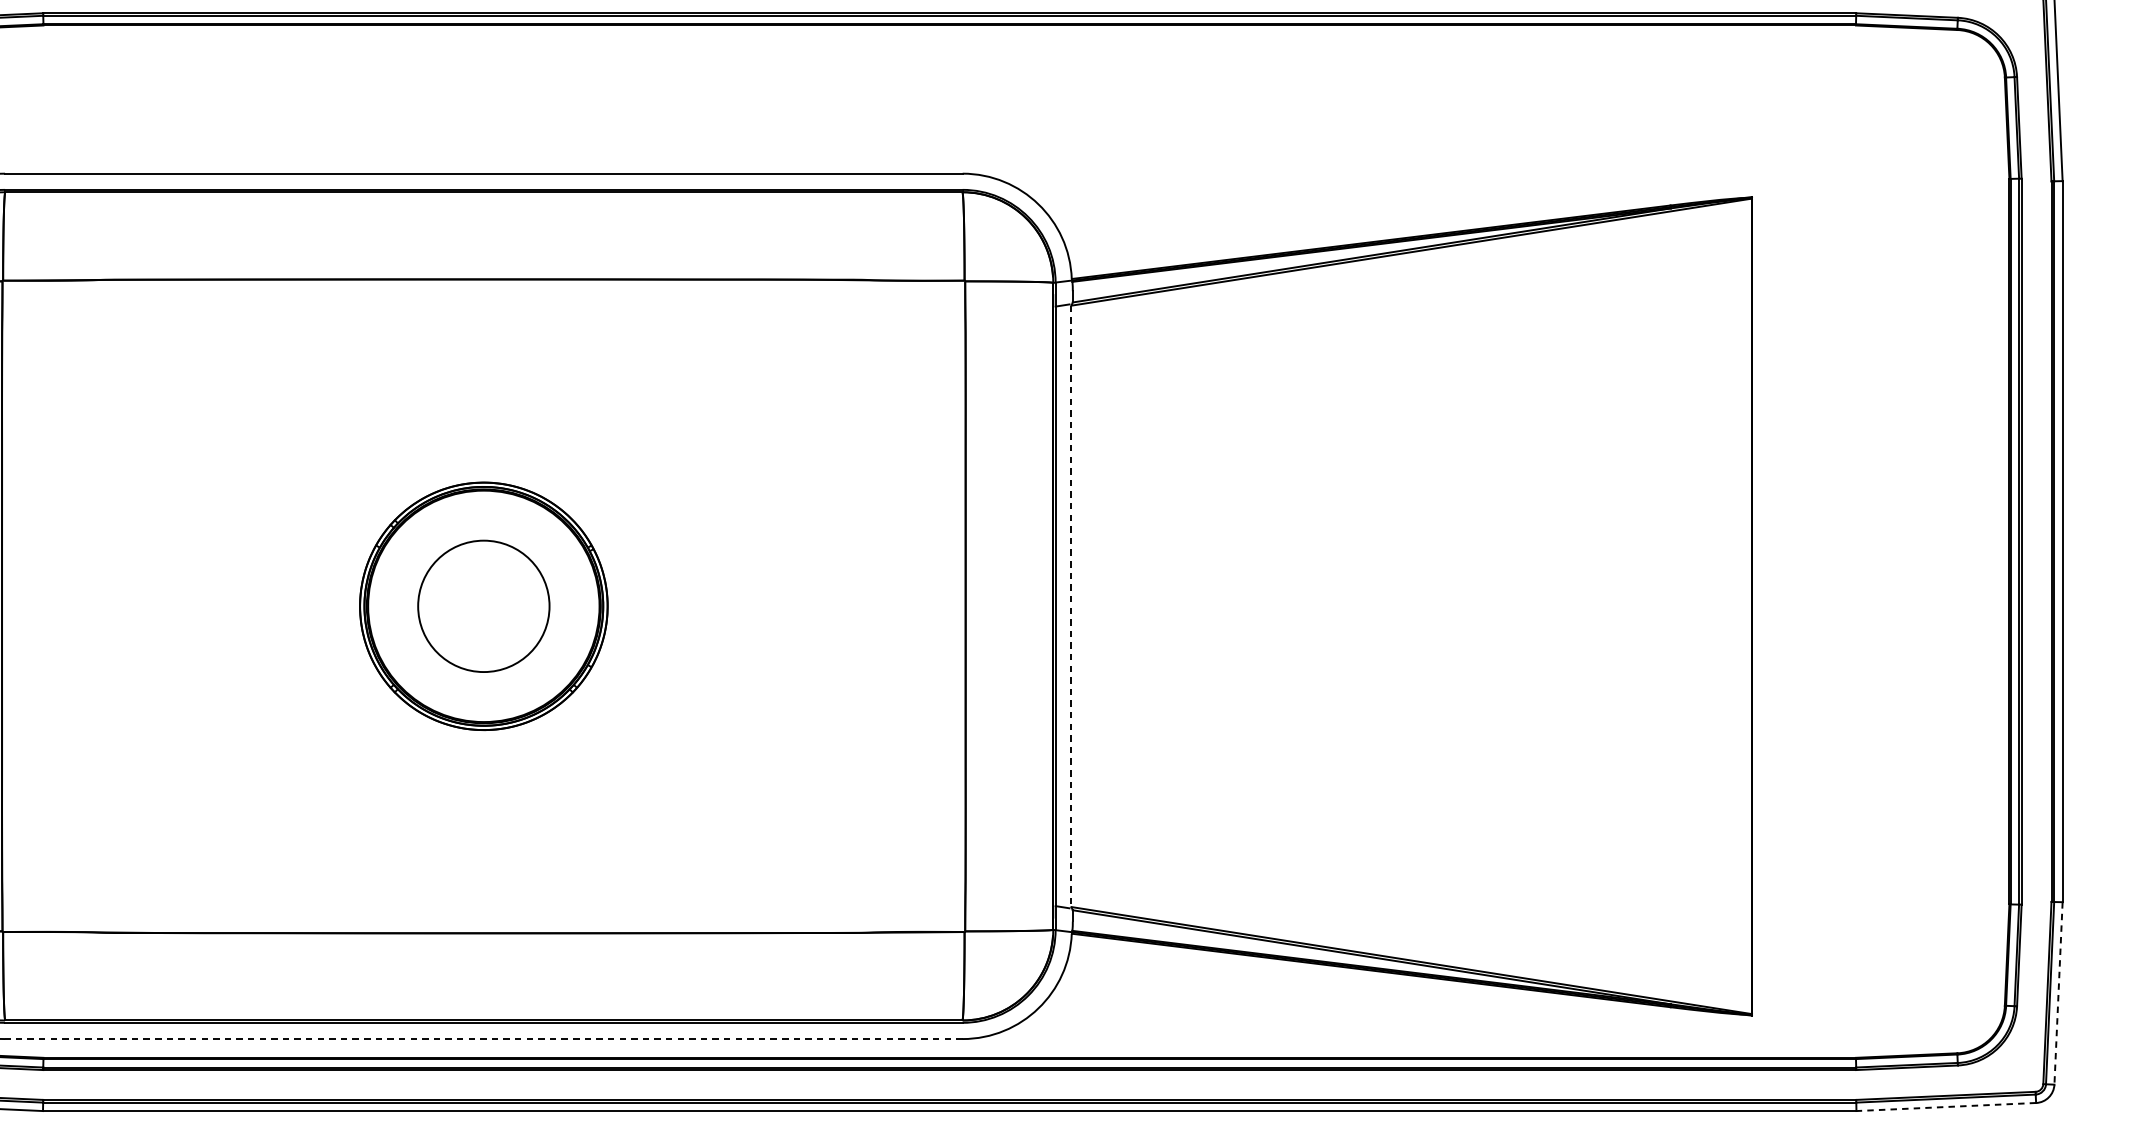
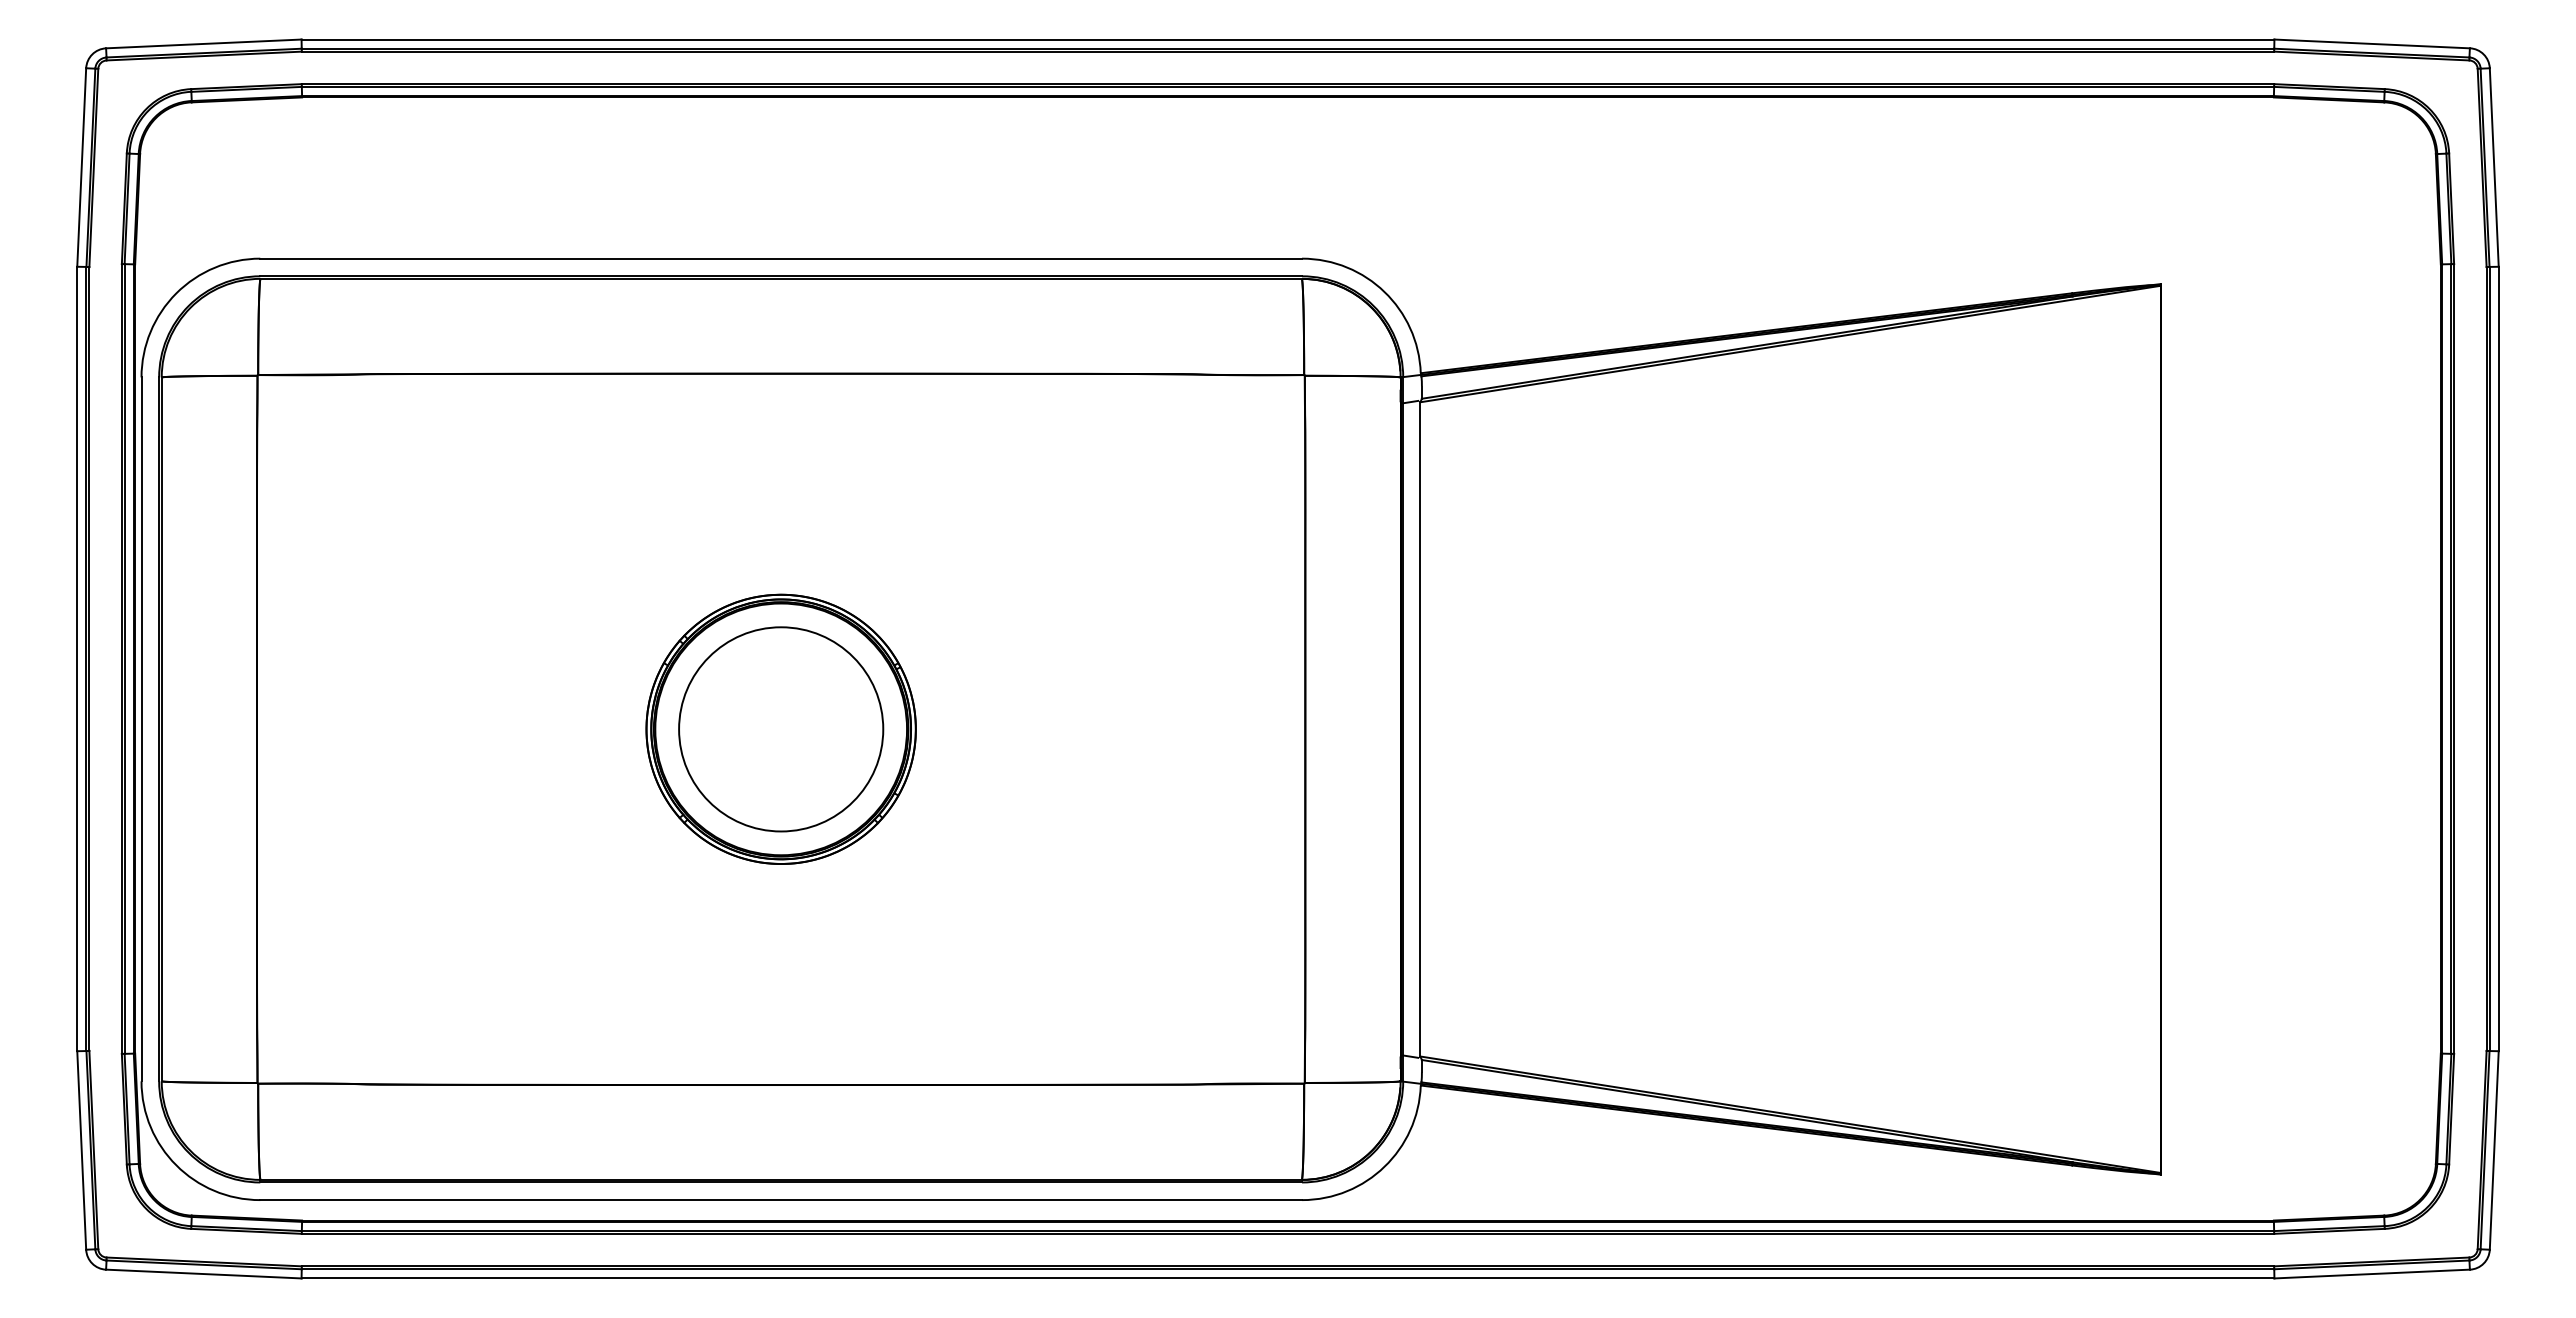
circle: (484, 606) -> (781, 729), size x1.43
line: (1071, 606) -> (1420, 729), dashed -> solid
line: (2058, 993) -> (2494, 1150), dashed -> solid
line: (484, 1039) -> (781, 1200), dashed -> solid
line: (1946, 1107) -> (2372, 1274), dashed -> solid

